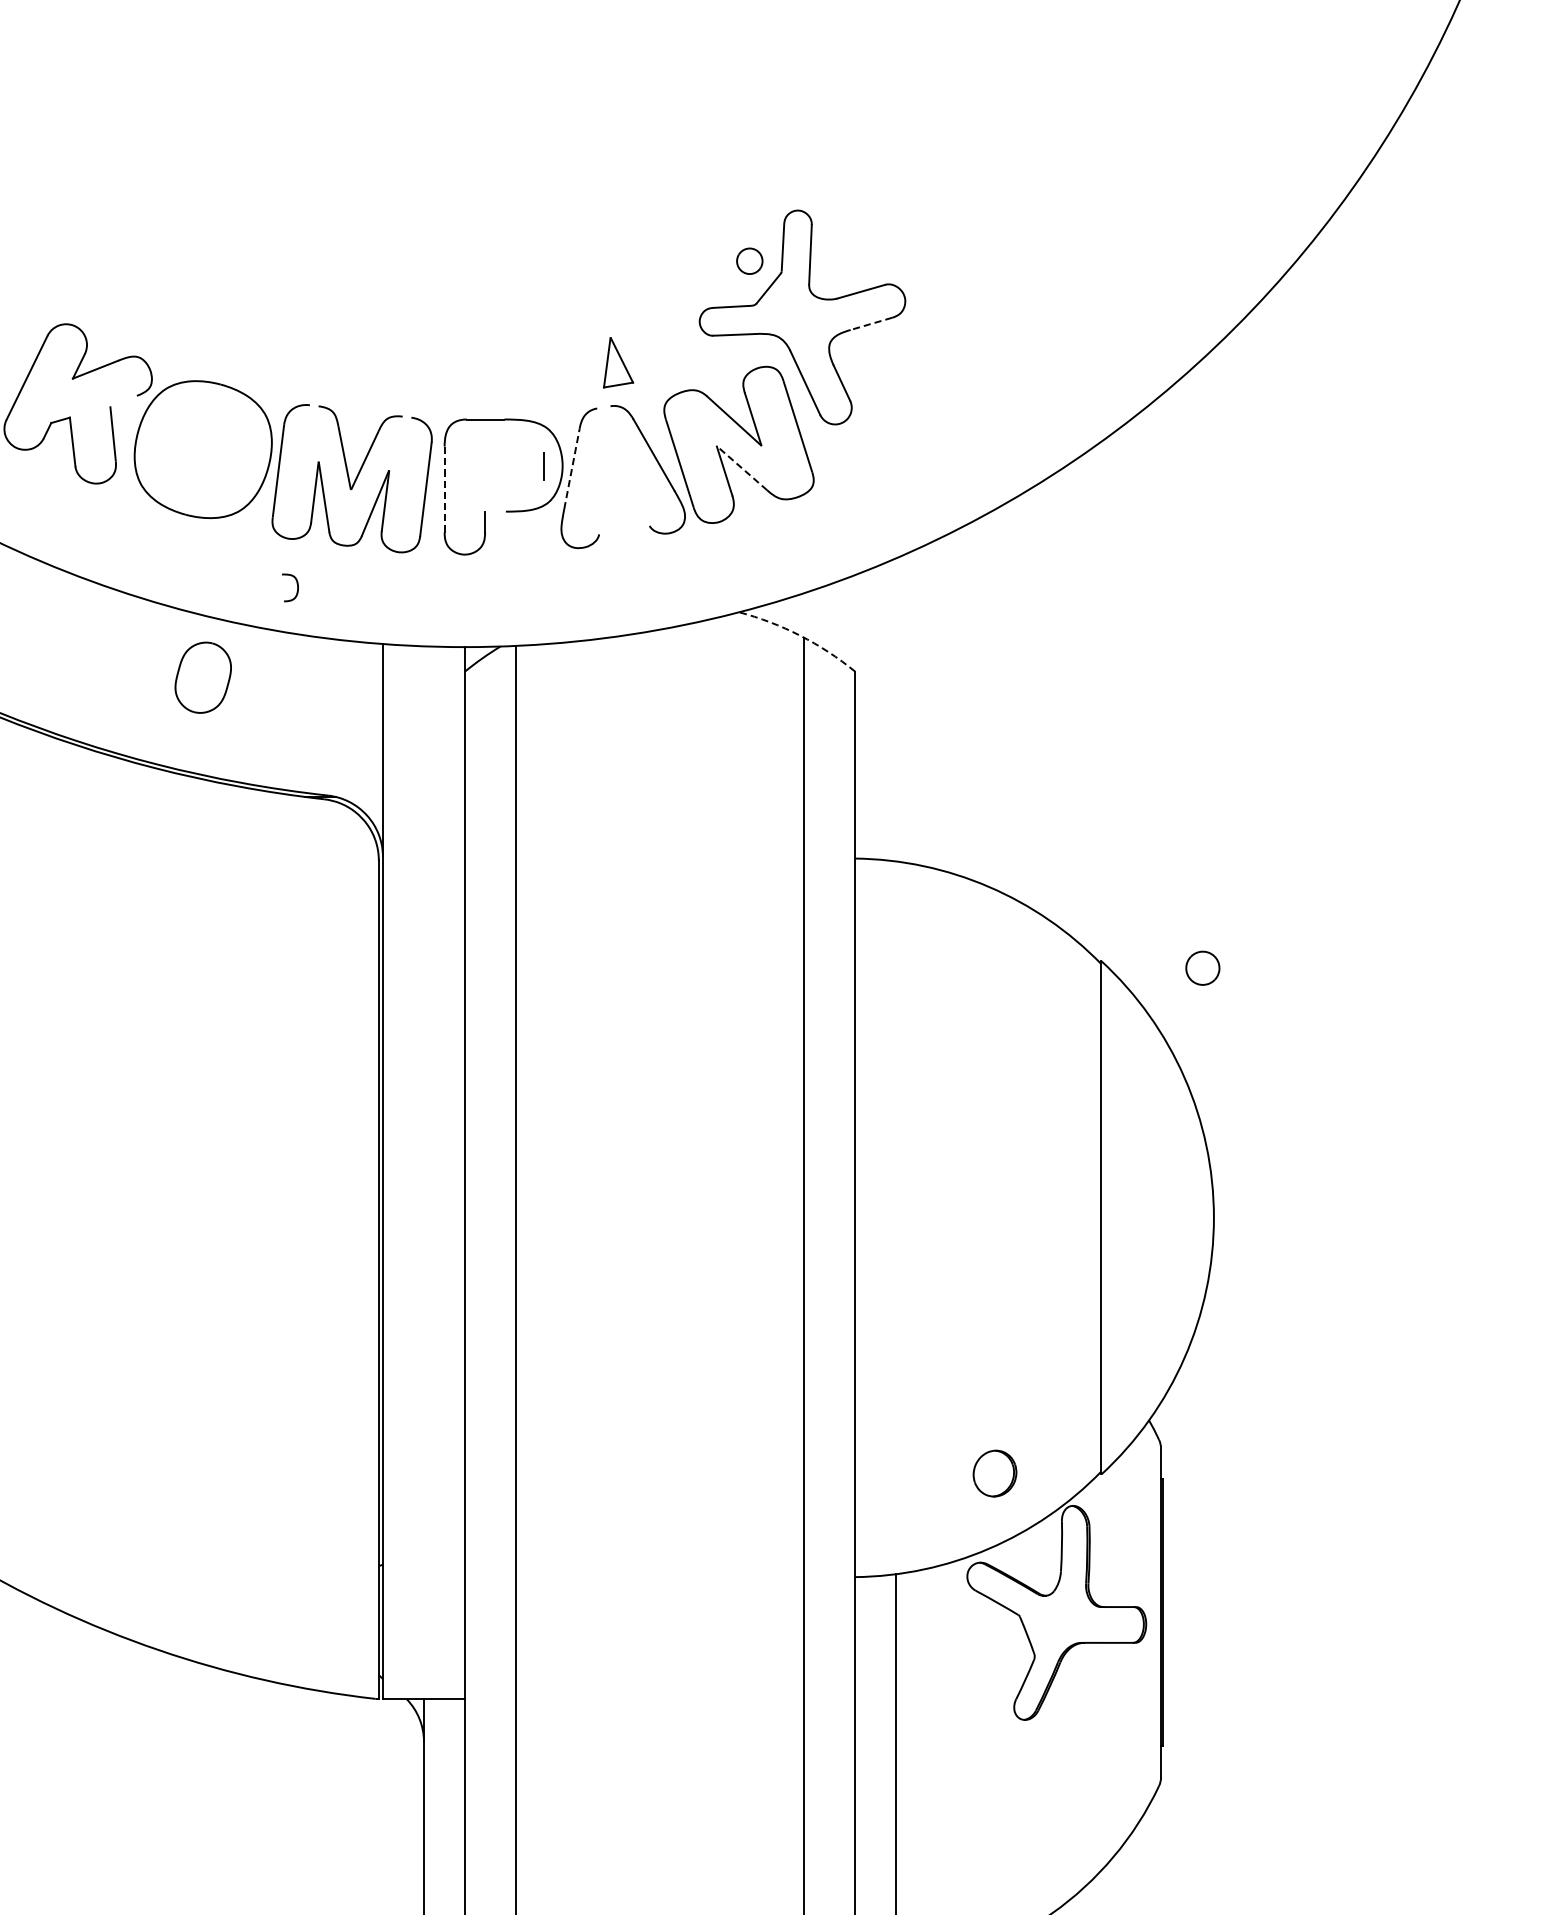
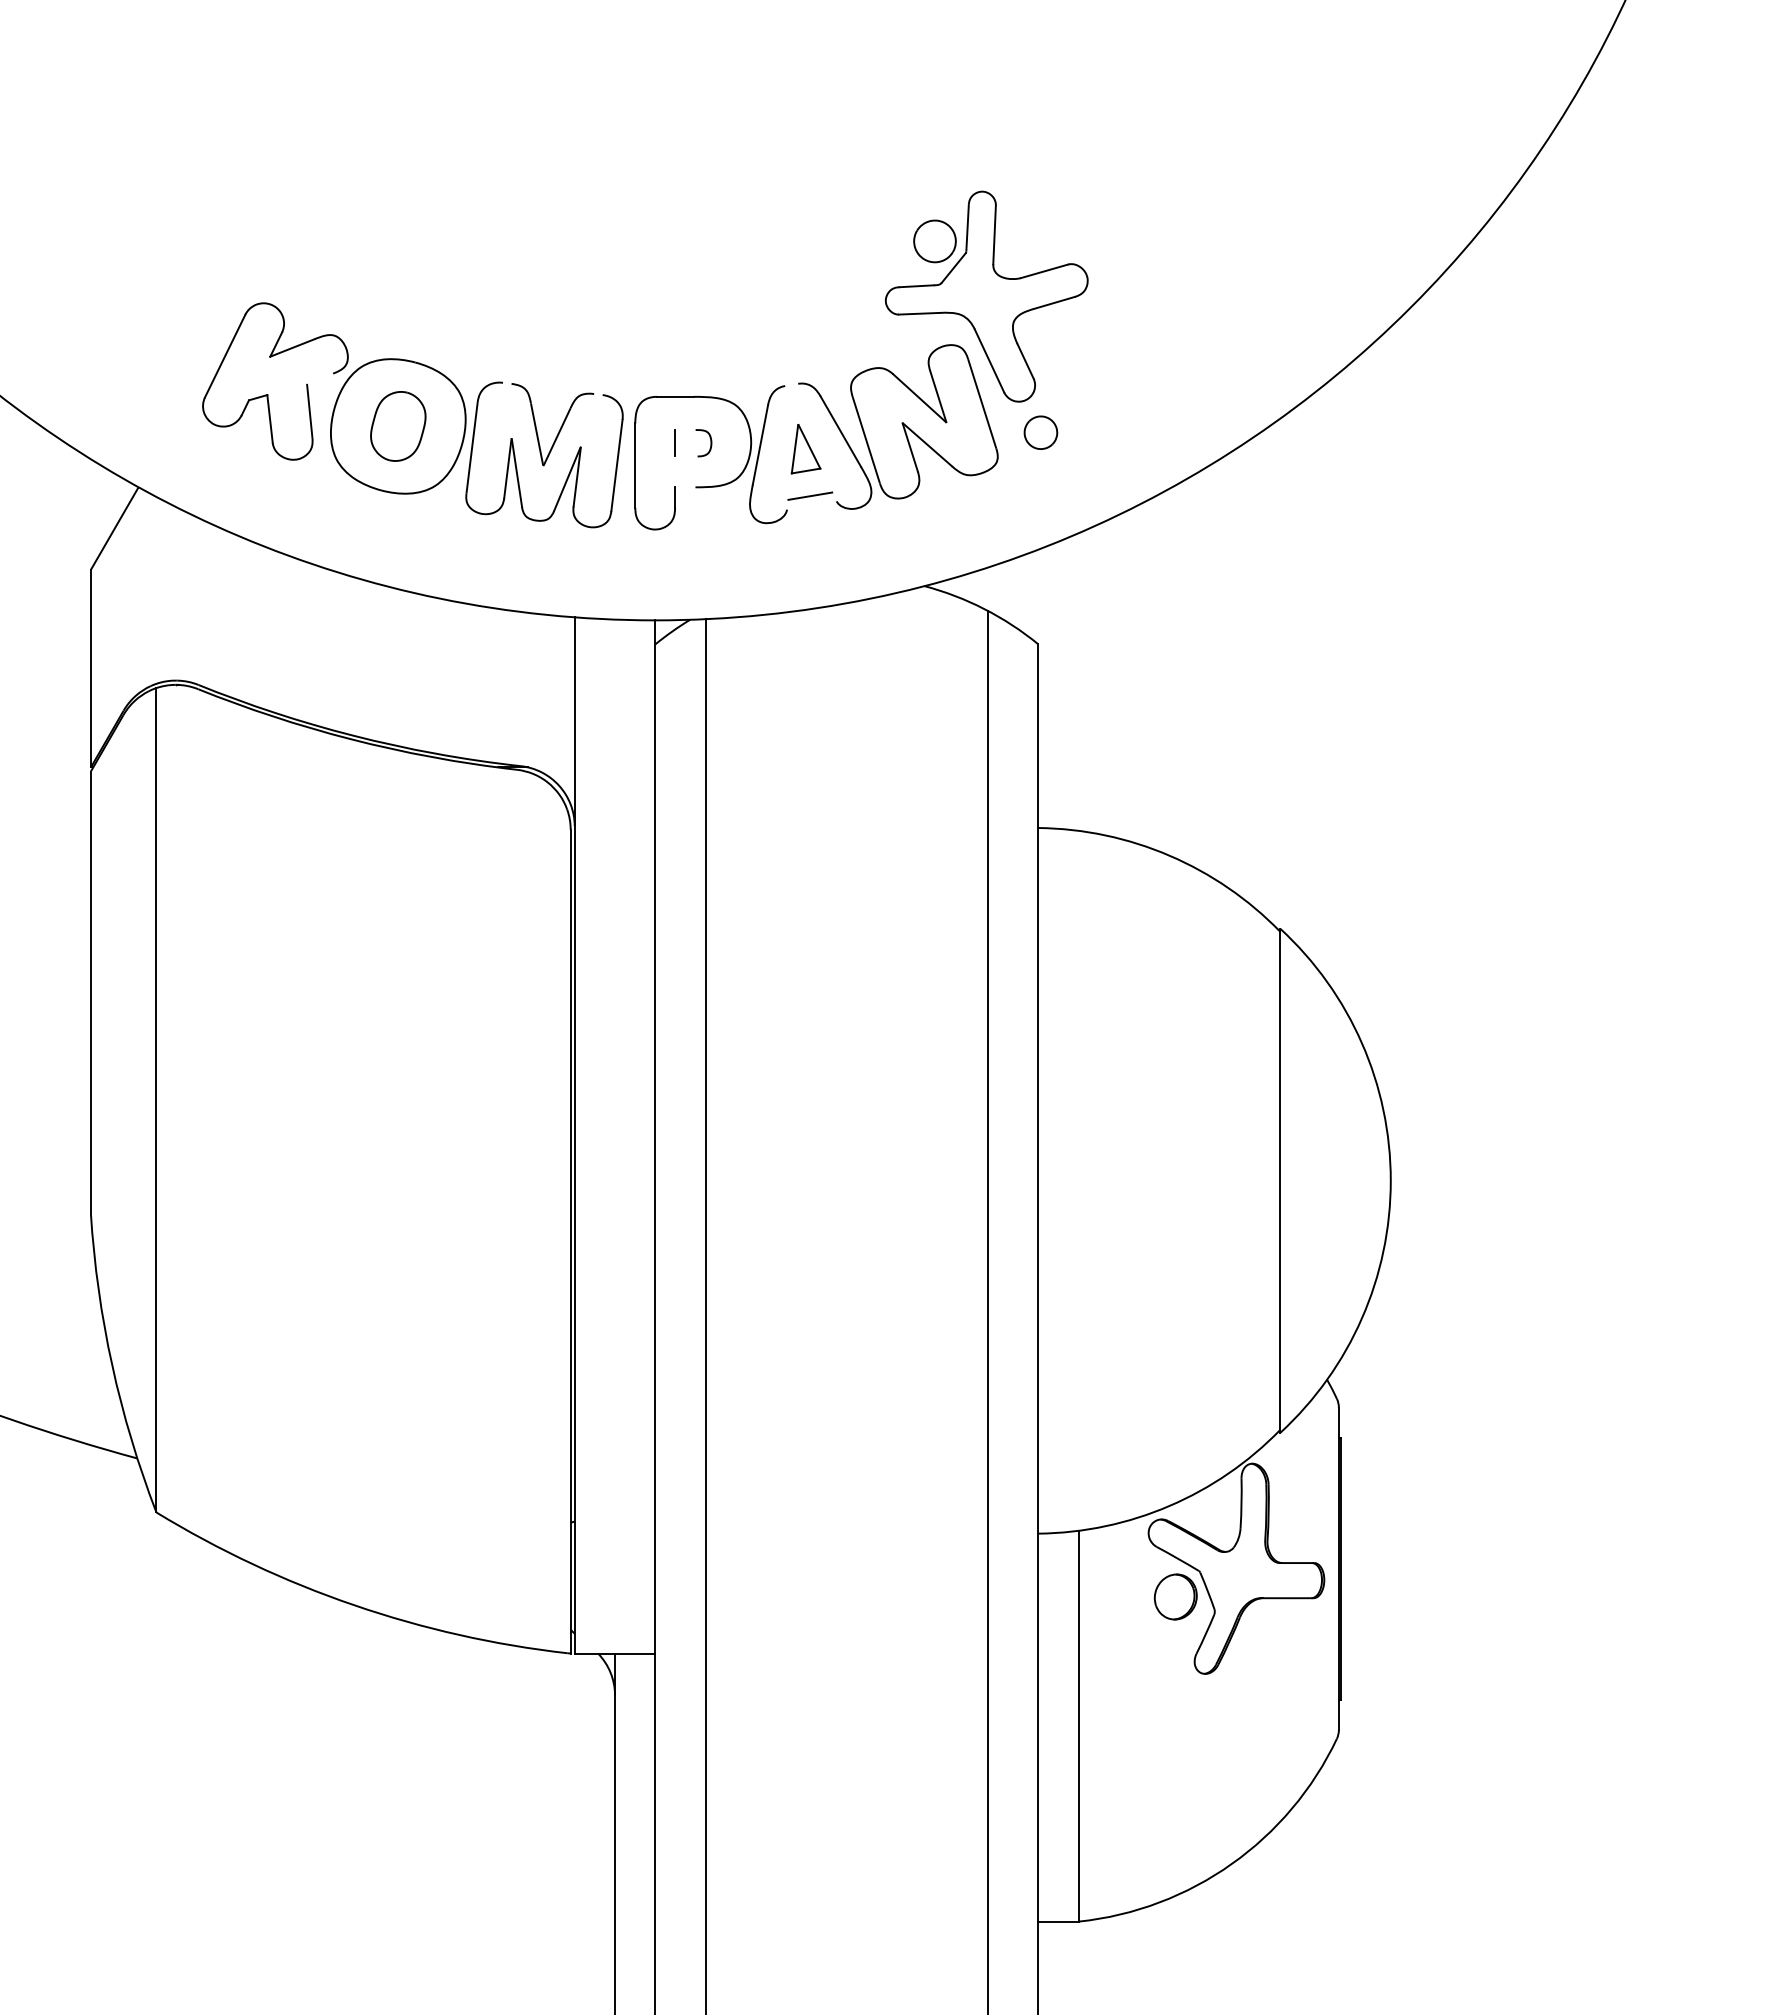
part: (749, 261) -> (934, 241), size x1.67
line: (870, 324) -> (1053, 303), dashed -> solid
part: (617, 363) -> (805, 449), moved
line: (543, 465) -> (674, 442), moved
line: (572, 468) -> (760, 444), dashed -> solid
line: (742, 468) -> (927, 444), dashed -> solid
line: (444, 489) -> (635, 465), dashed -> solid
line: (623, 519) -> (810, 495), added
curve: (297, 588) -> (710, 443), moved
arc: (800, 636) -> (984, 609), dashed -> solid
part: (203, 677) -> (398, 426), moved
part: (1202, 968) -> (1040, 432), moved
part: (994, 1473) -> (1175, 1596), moved

